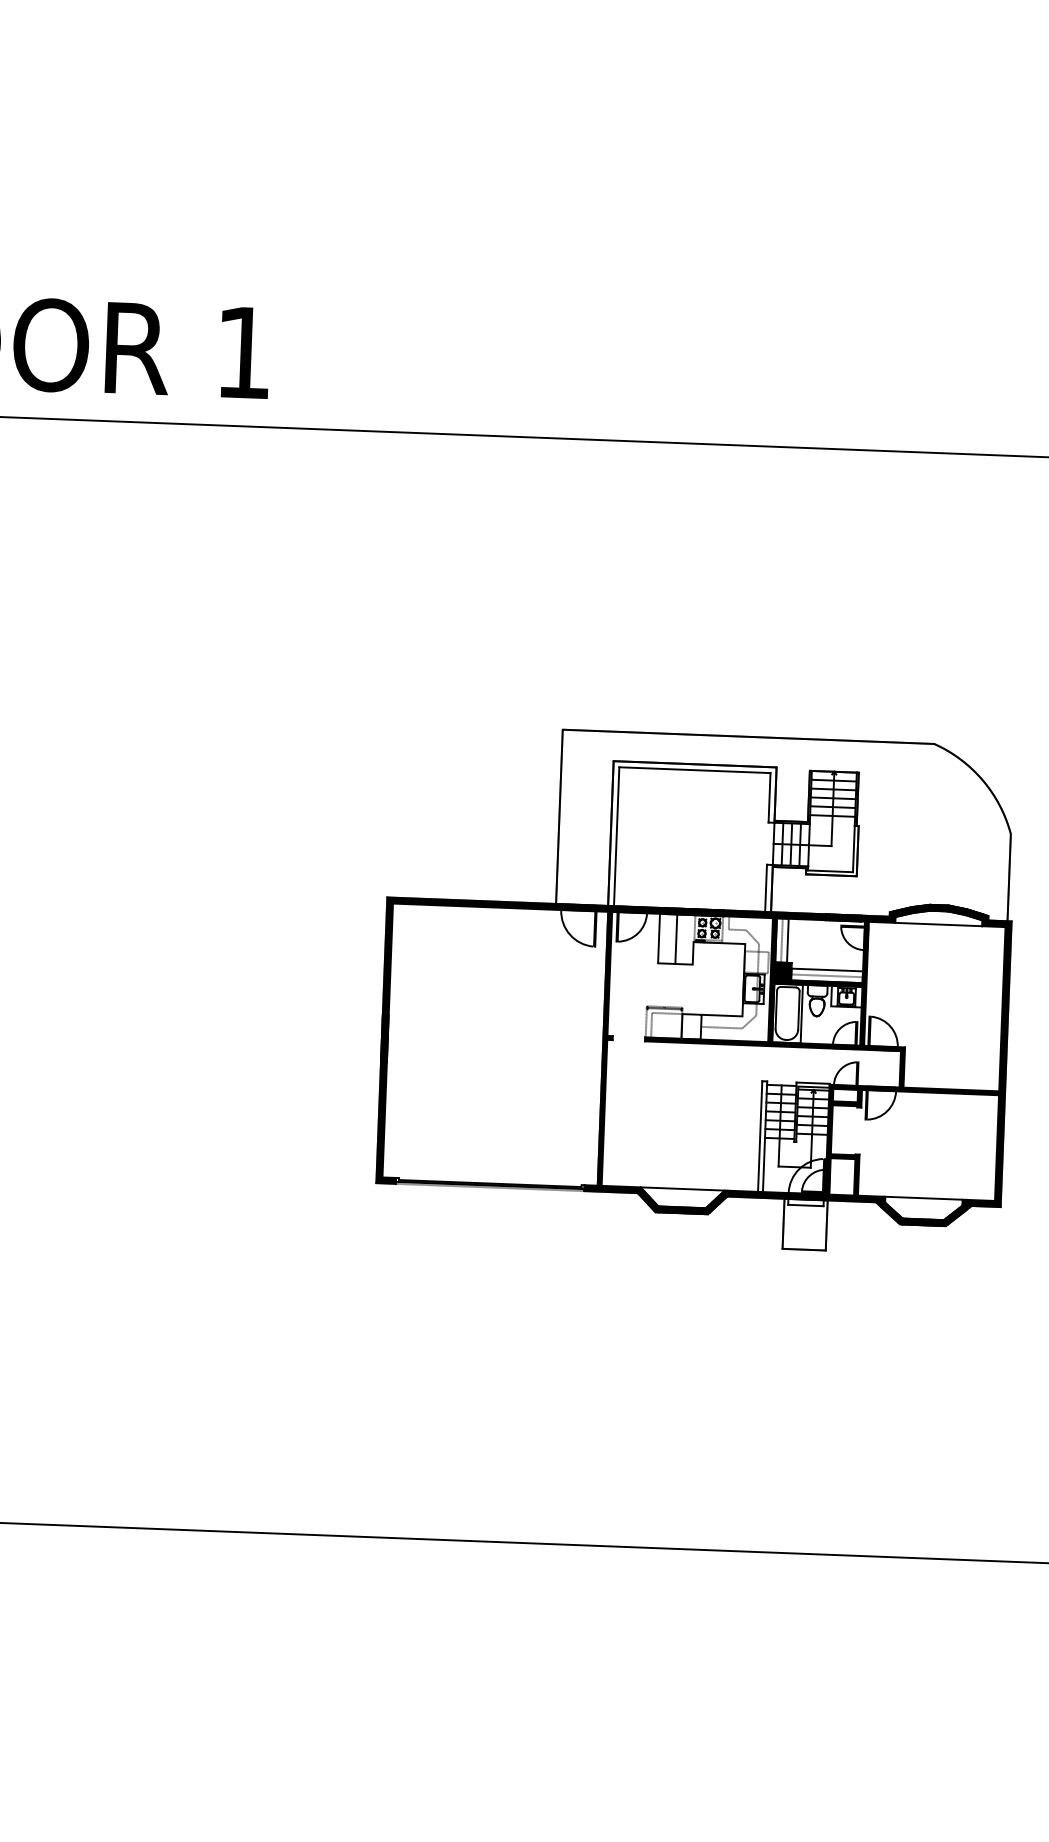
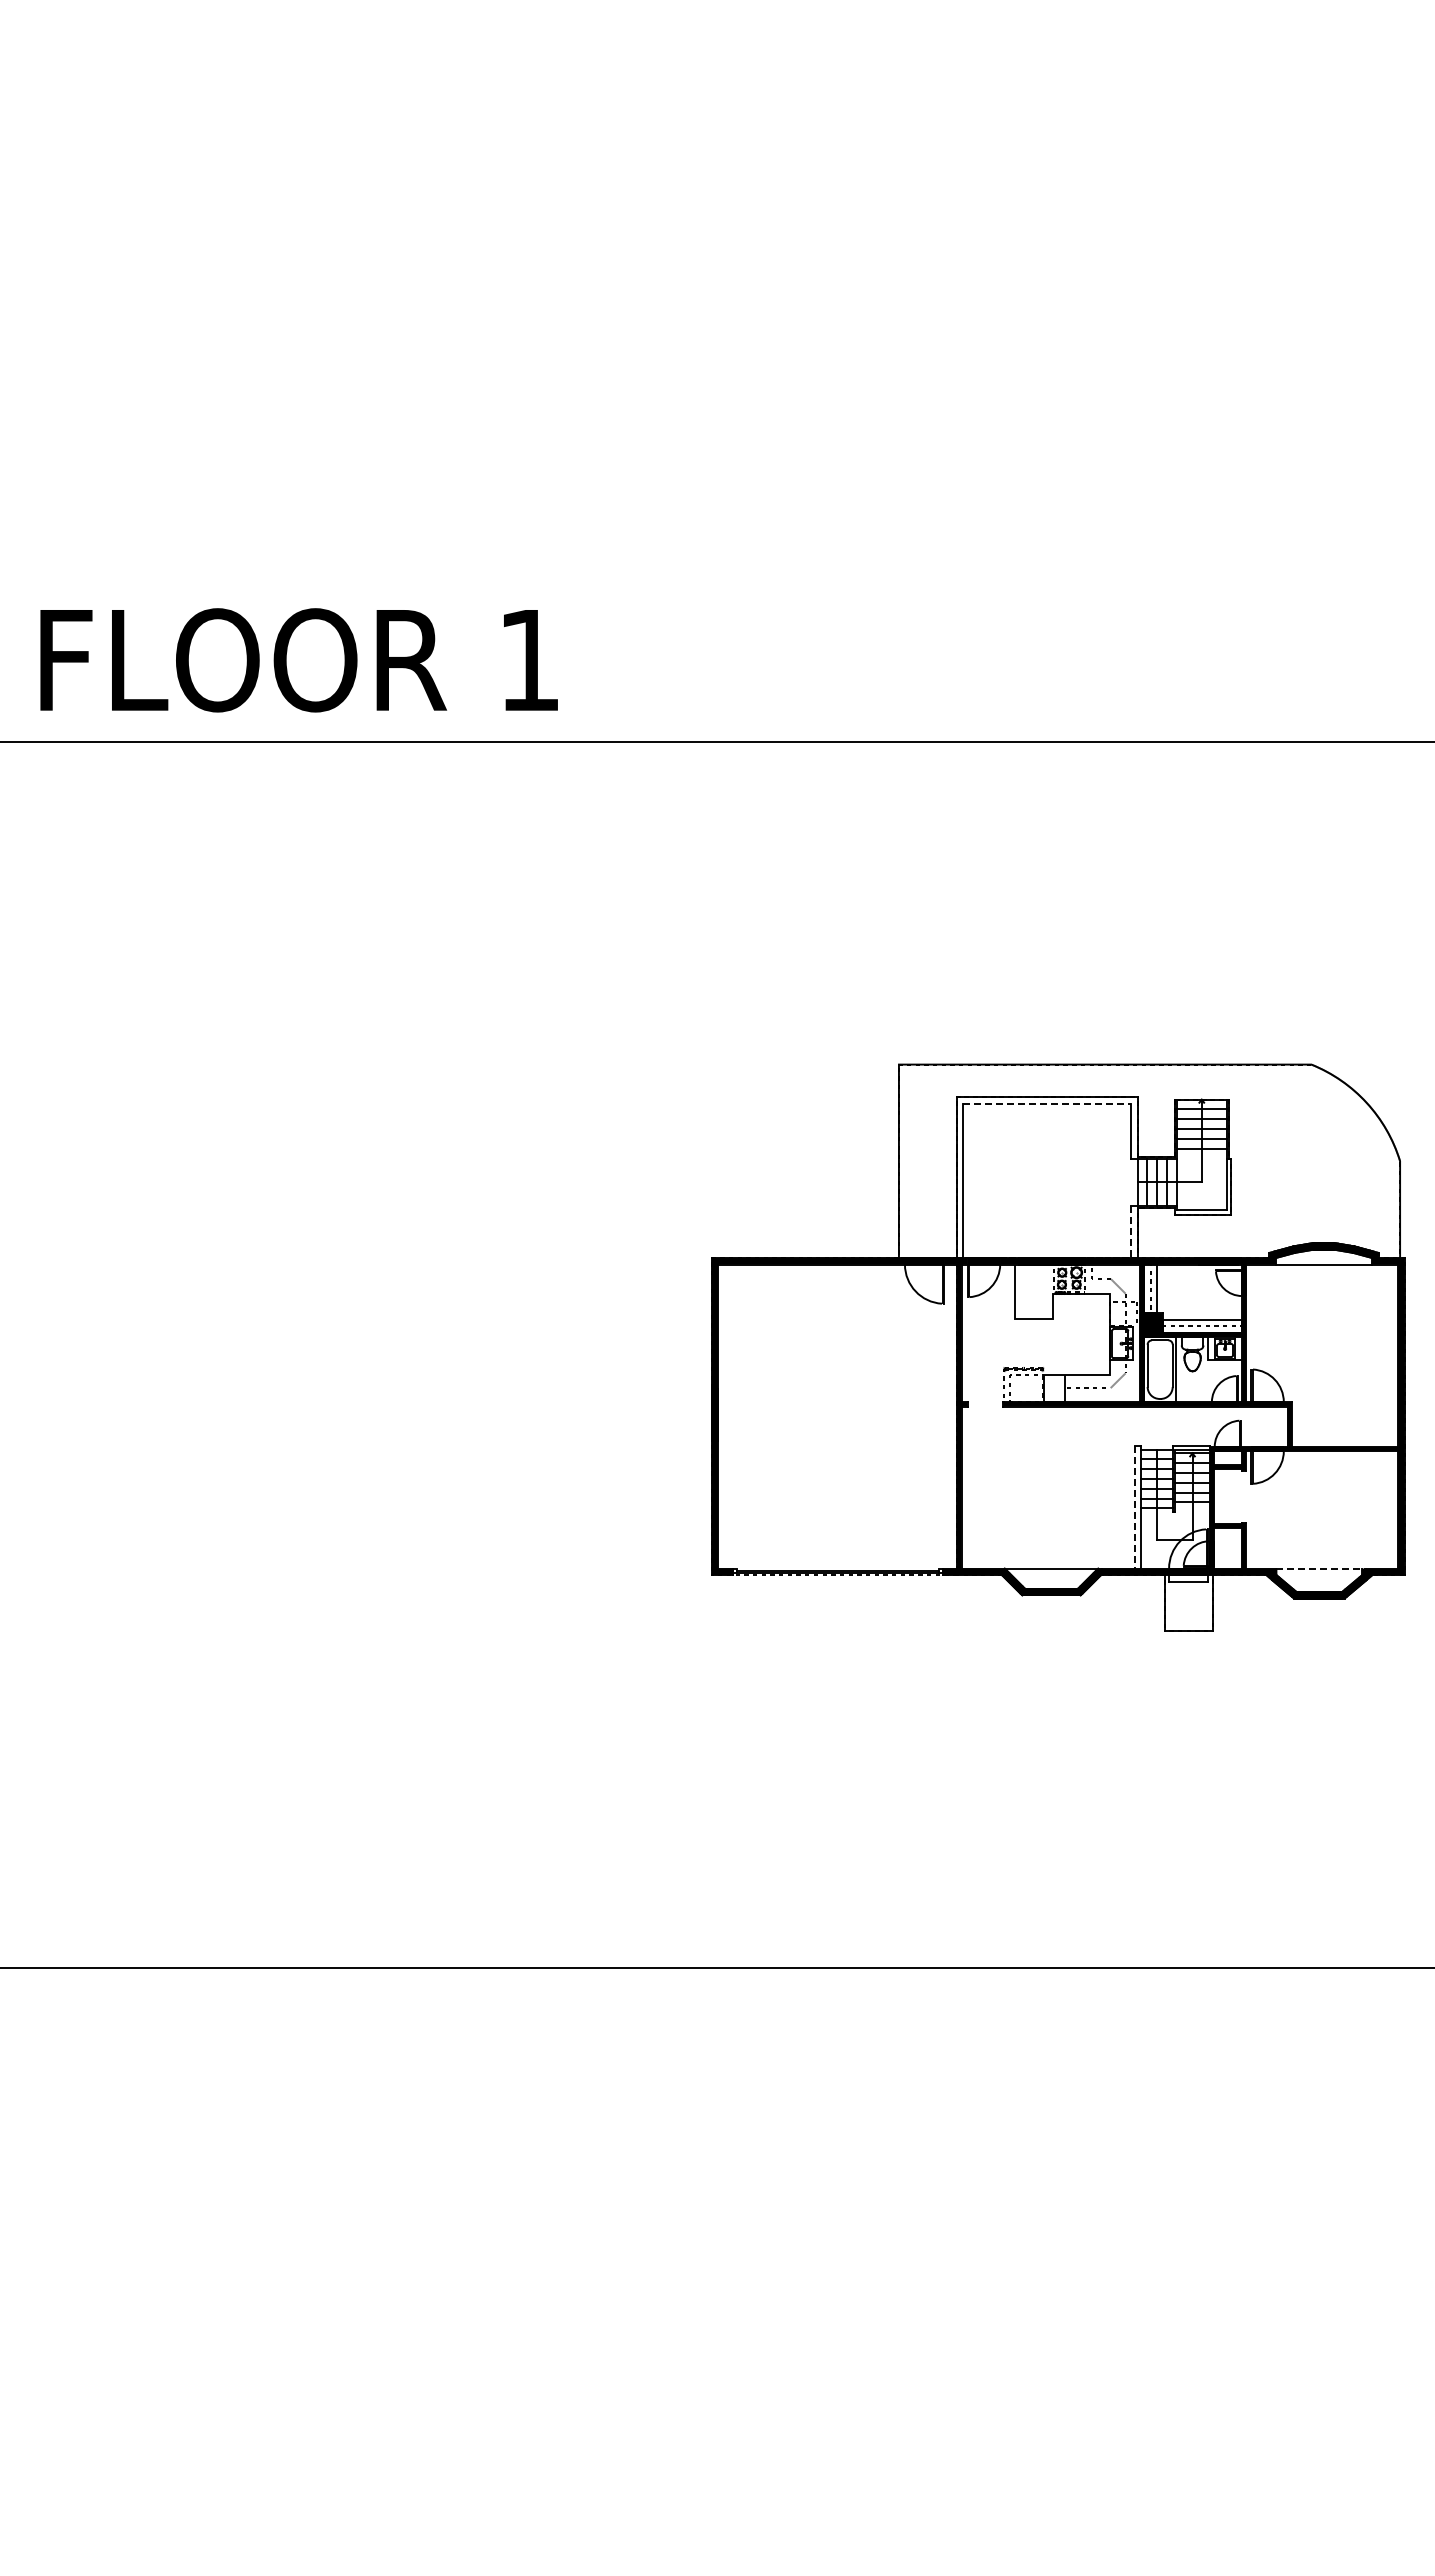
line: (695, 769) -> (1047, 1103), solid -> dashed
line: (766, 889) -> (1131, 1232), solid -> dashed
line: (676, 938) -> (1033, 1291), removed
line: (760, 1136) -> (1135, 1507), solid -> dashed
line: (925, 1198) -> (1321, 1568), solid -> dashed

